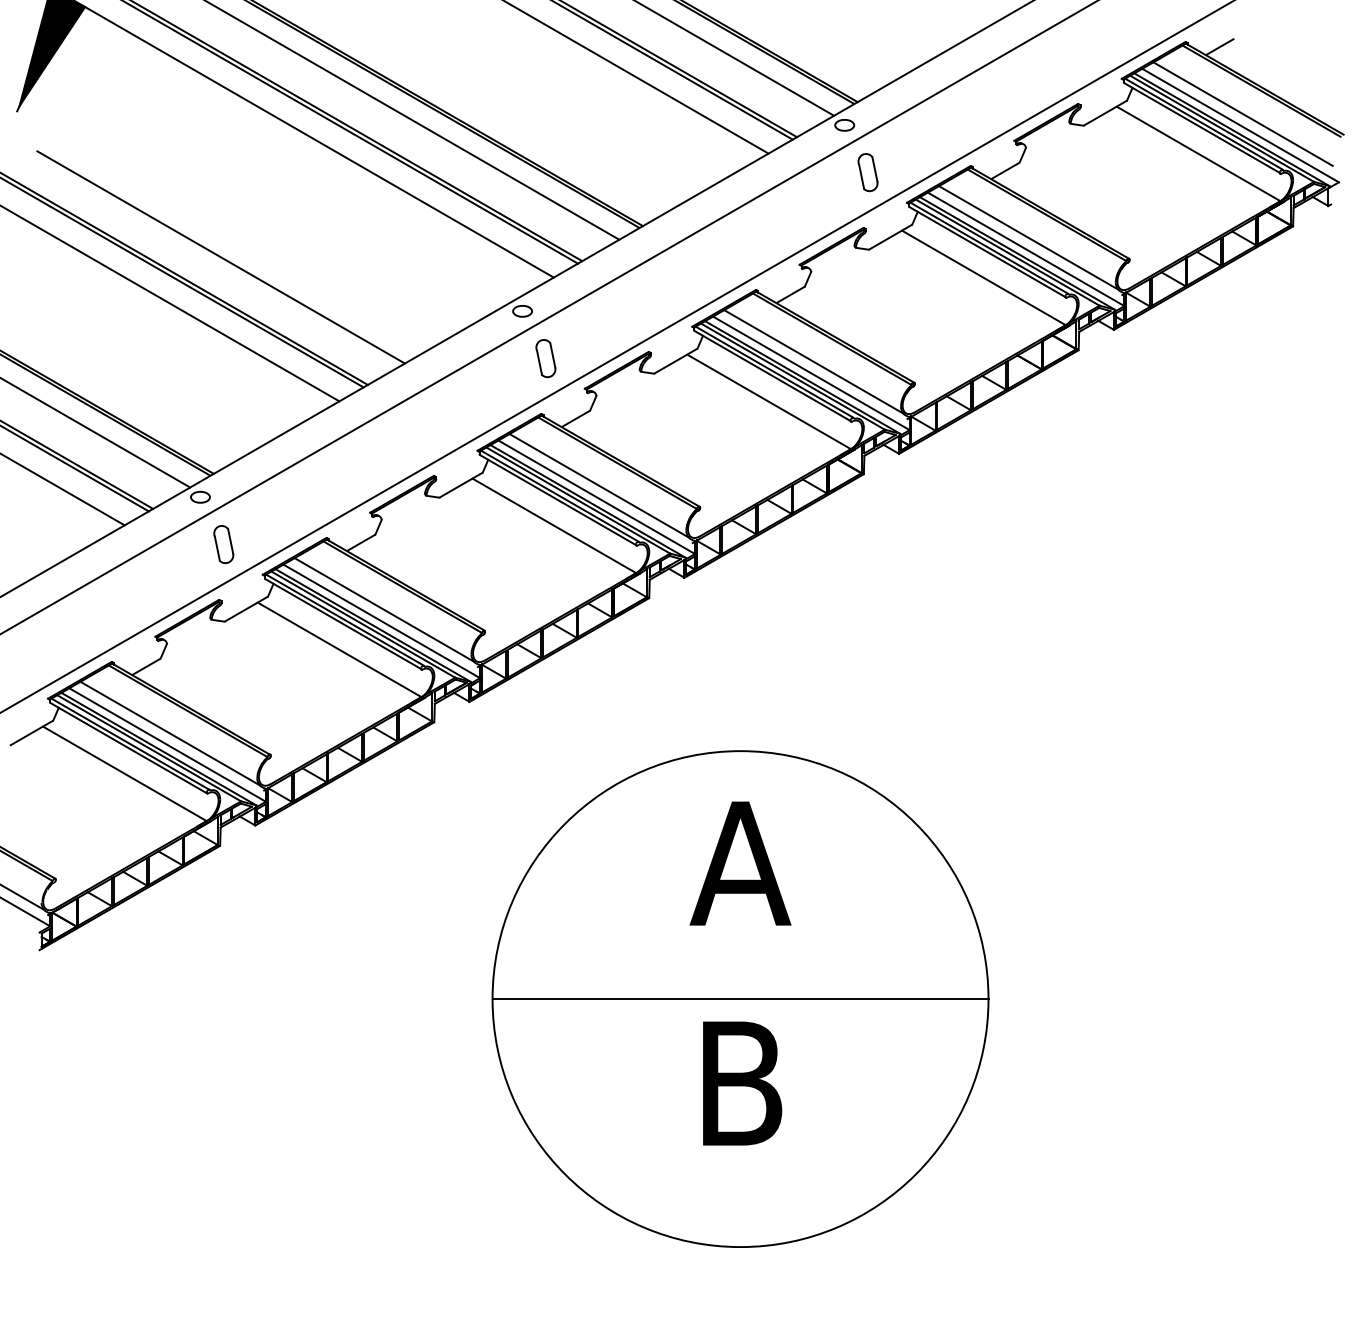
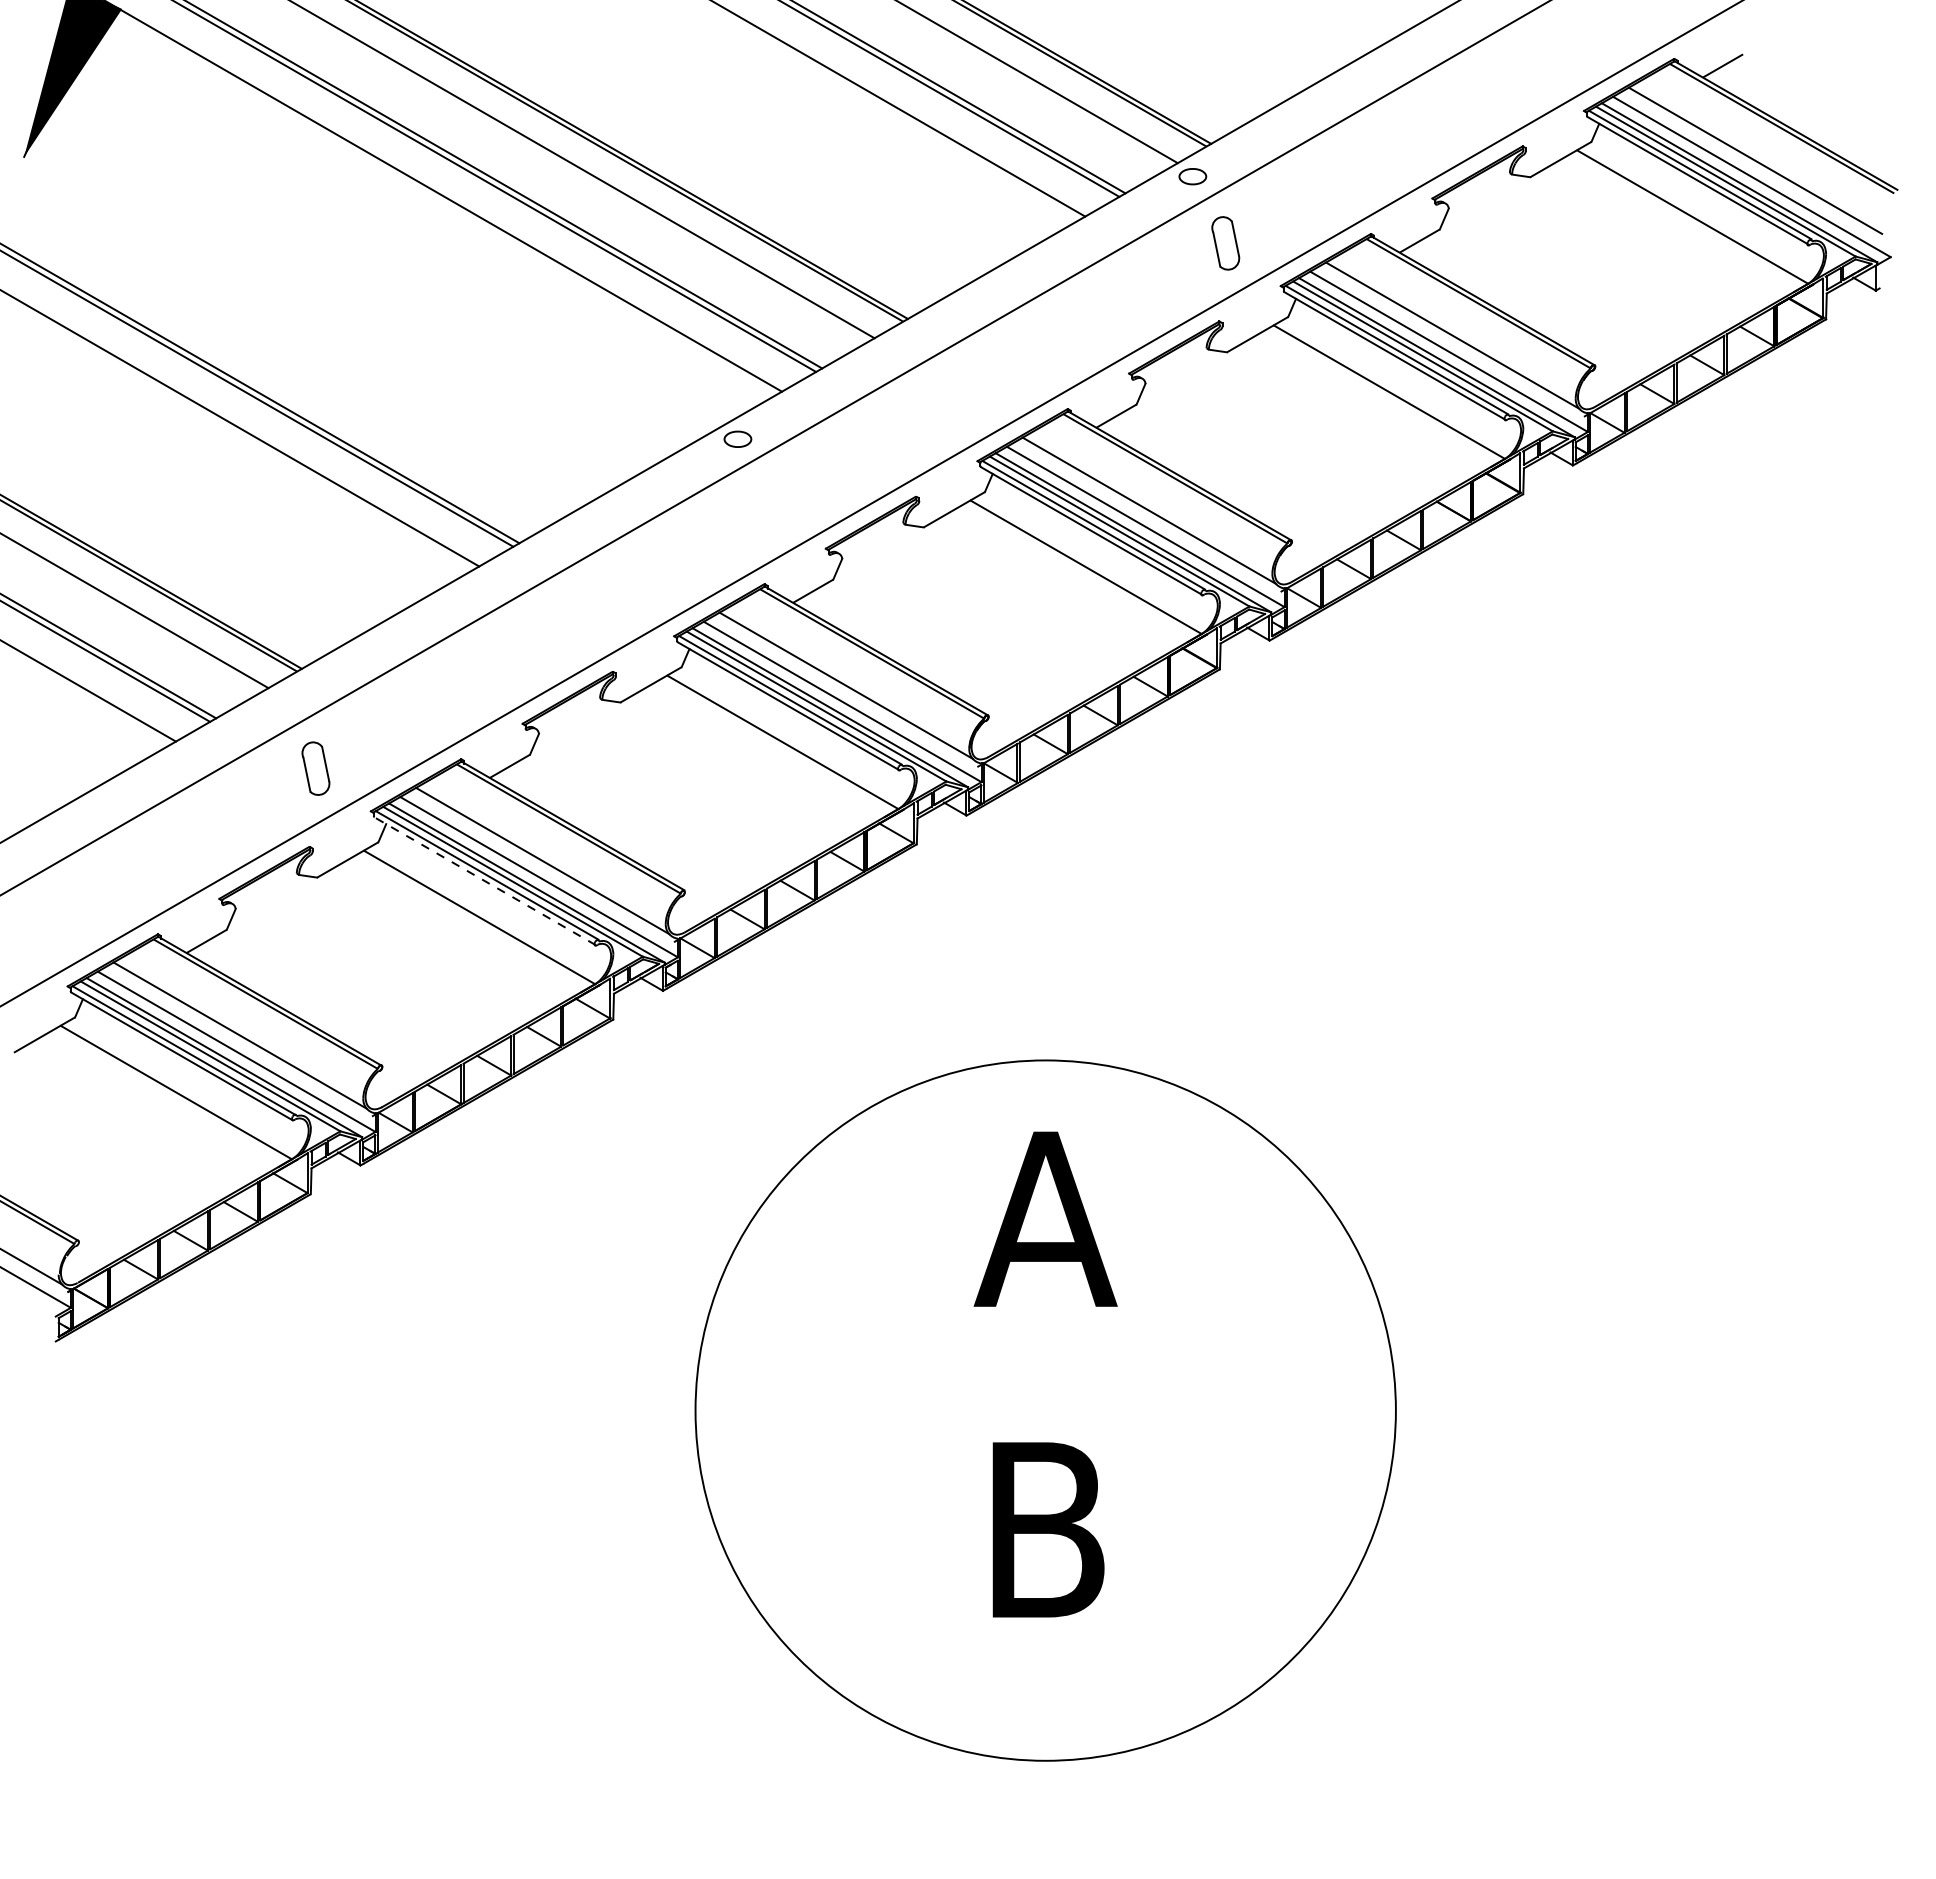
line: (220, 257) -> (311, 363), removed
part: (545, 358) -> (770, 505), removed
part: (200, 496) -> (282, 701), removed
line: (343, 624) -> (485, 881), solid -> dashed
line: (740, 999) -> (1045, 1410), removed

